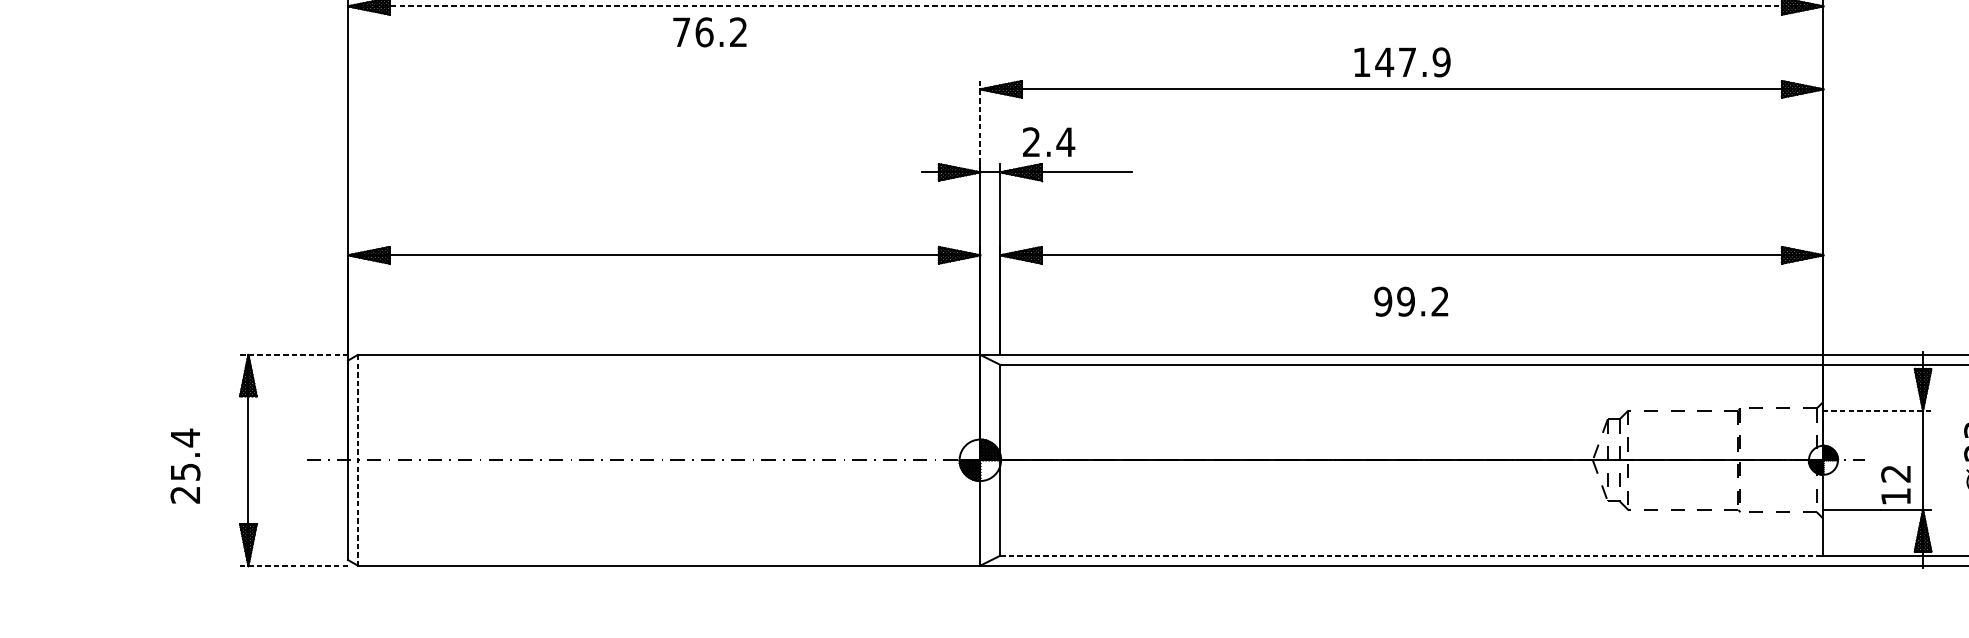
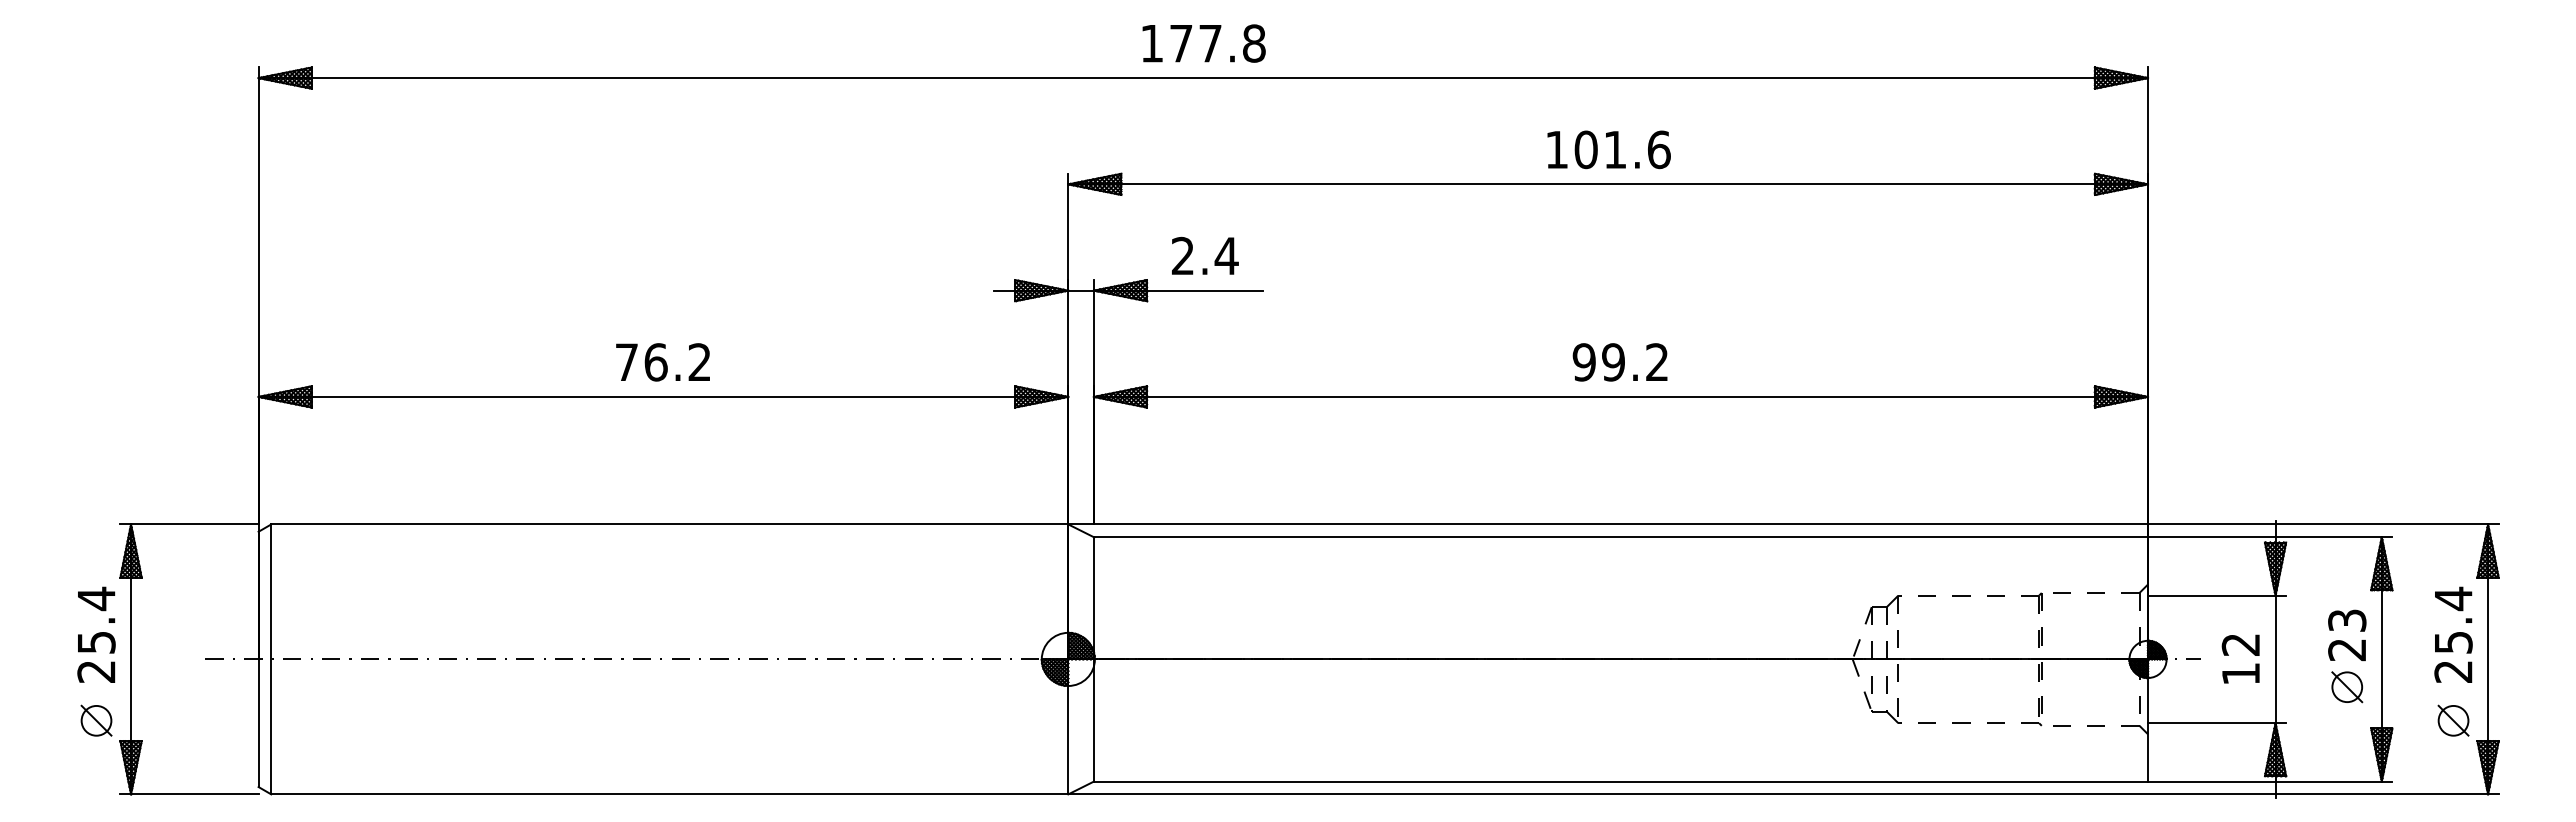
line: (1085, 6) -> (1203, 78), dashed -> solid
text: (709, 32) -> (662, 362), moved
text: (1413, 62) -> (1622, 149), 147.9 -> 101.6
line: (980, 126) -> (1068, 231), dashed -> solid
text: (1049, 141) -> (1205, 255), moved
text: (1410, 301) -> (1619, 362), moved
line: (294, 354) -> (190, 524), dashed -> solid
line: (1876, 410) -> (2216, 595), dashed -> solid
line: (358, 460) -> (271, 659), dashed -> solid
text: (185, 465) -> (96, 634), moved
text: (1895, 484) -> (2240, 658), moved
part: (221, 508) -> (96, 720), added
line: (1412, 555) -> (1621, 781), dashed -> solid
line: (294, 565) -> (189, 794), dashed -> solid

